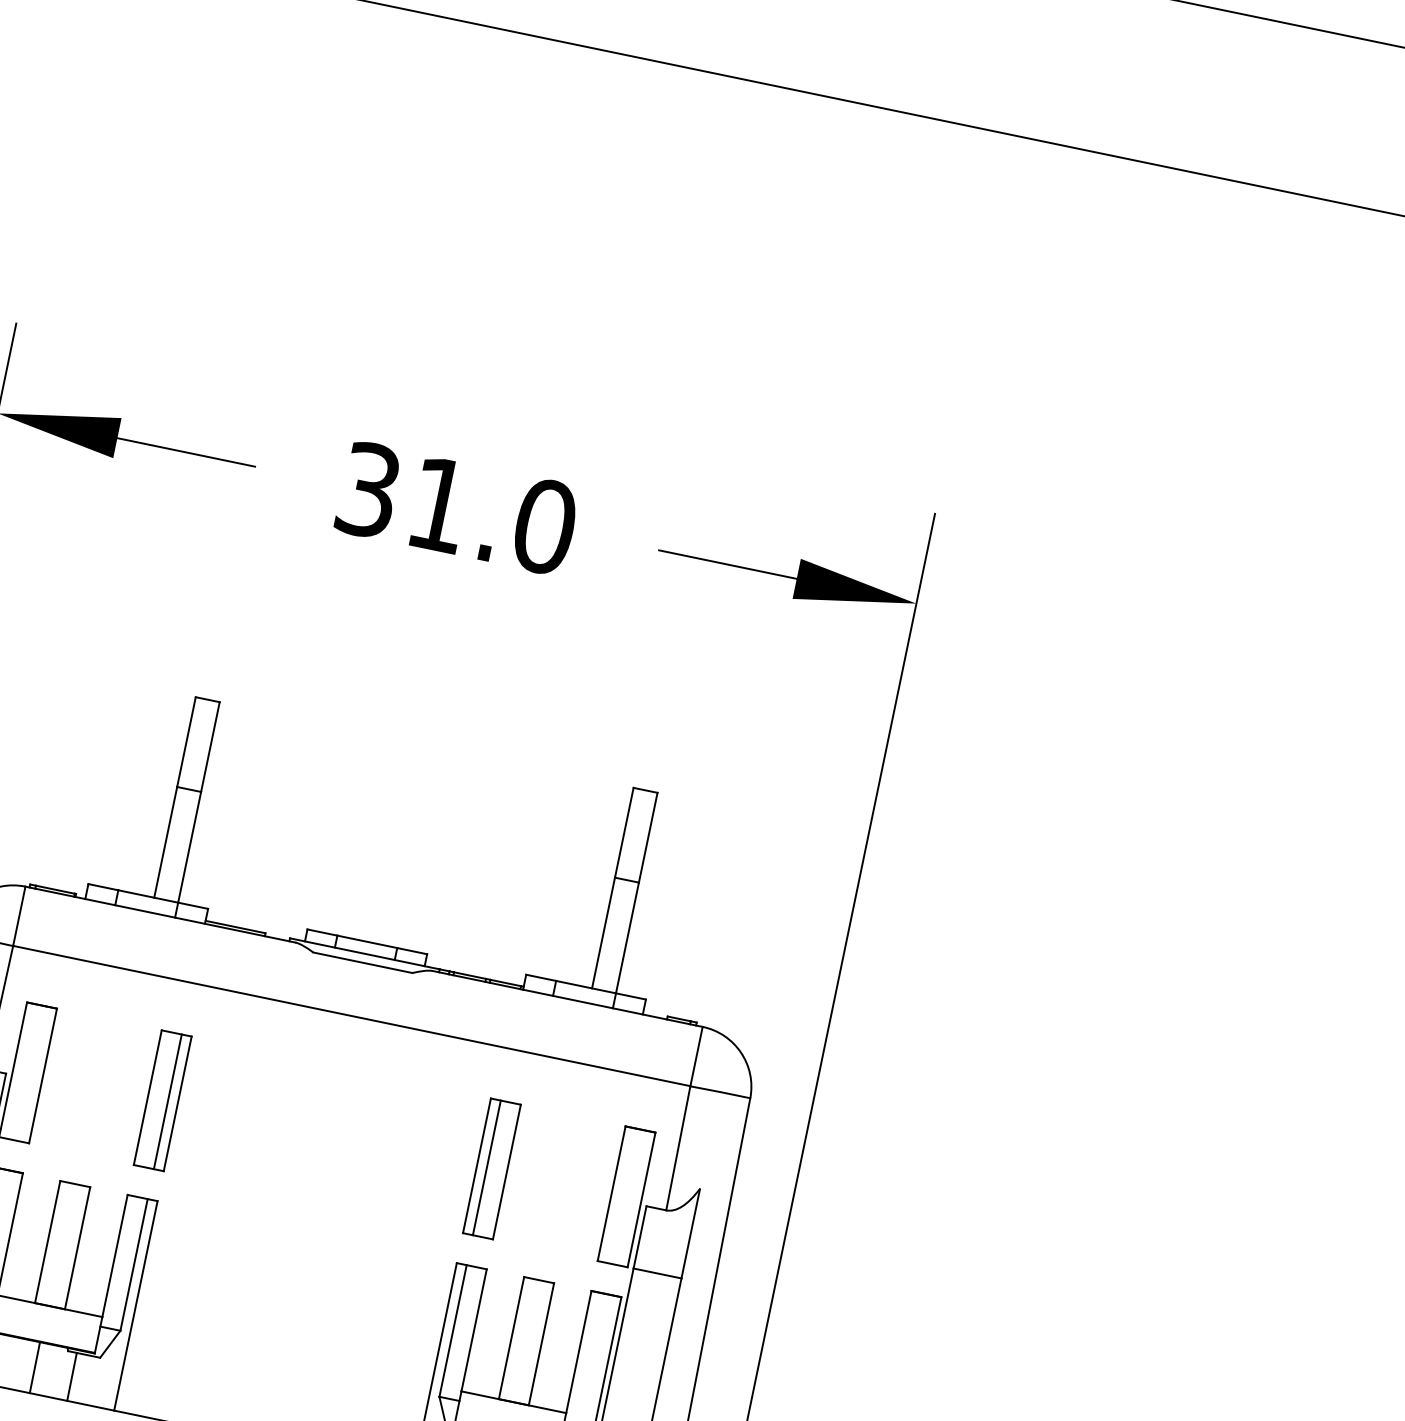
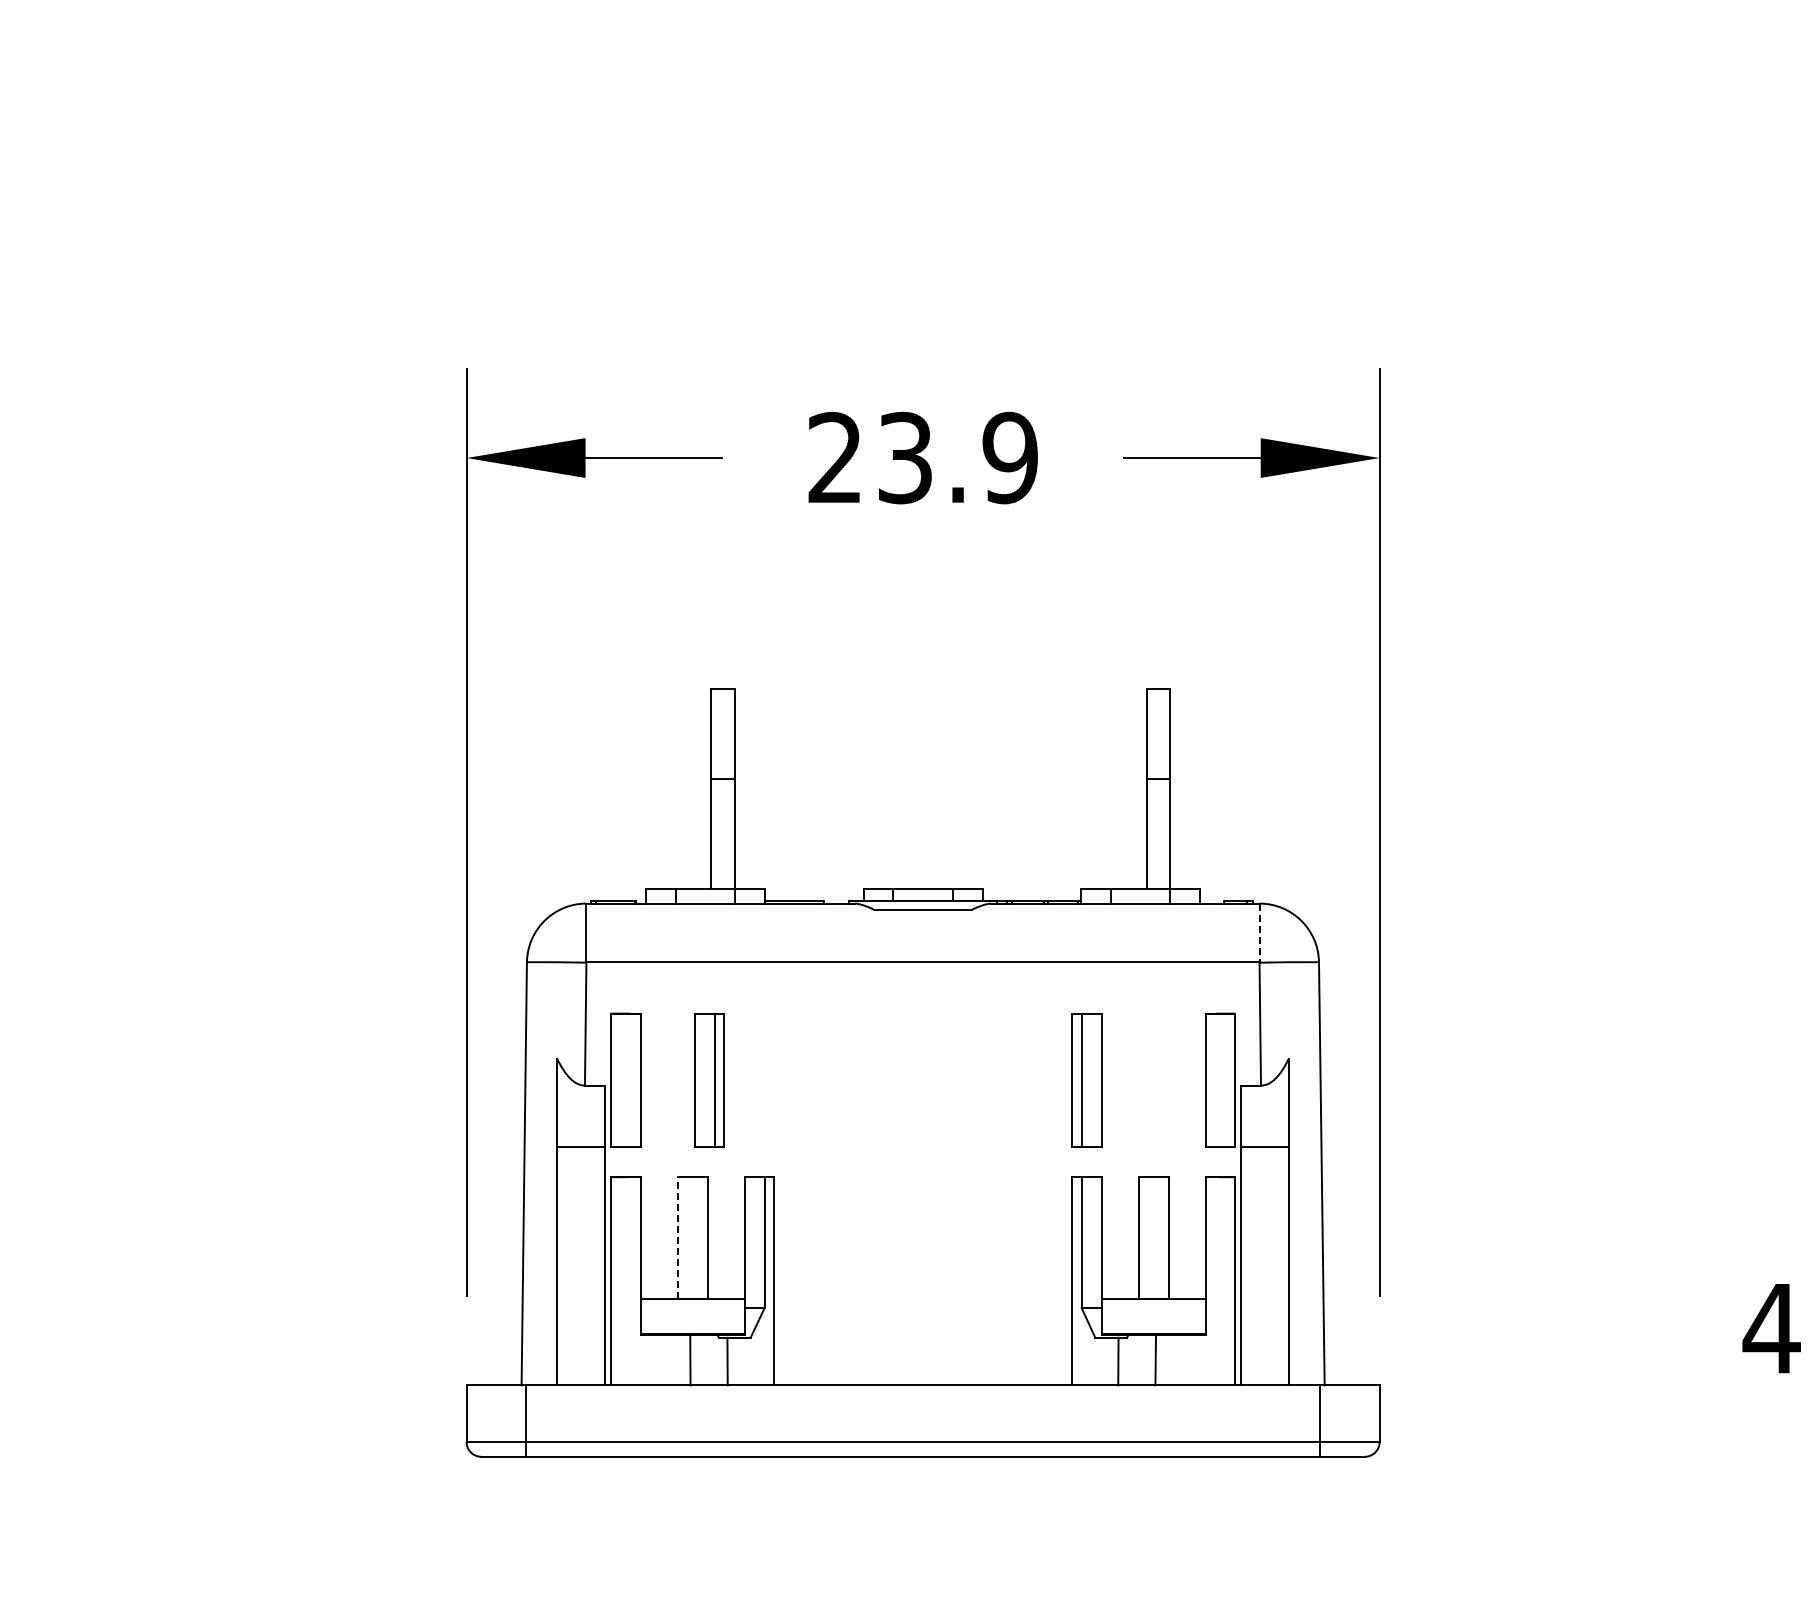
text: (457, 508) -> (923, 457), 31.0 -> 23.9
line: (696, 1056) -> (1259, 933), solid -> dashed
part: (162, 1100) -> (709, 1080), moved
line: (47, 1241) -> (677, 1237), solid -> dashed

